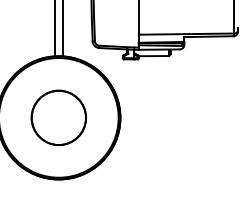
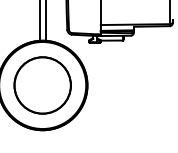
circle: (58, 117) -> (42, 85), size x1.43

